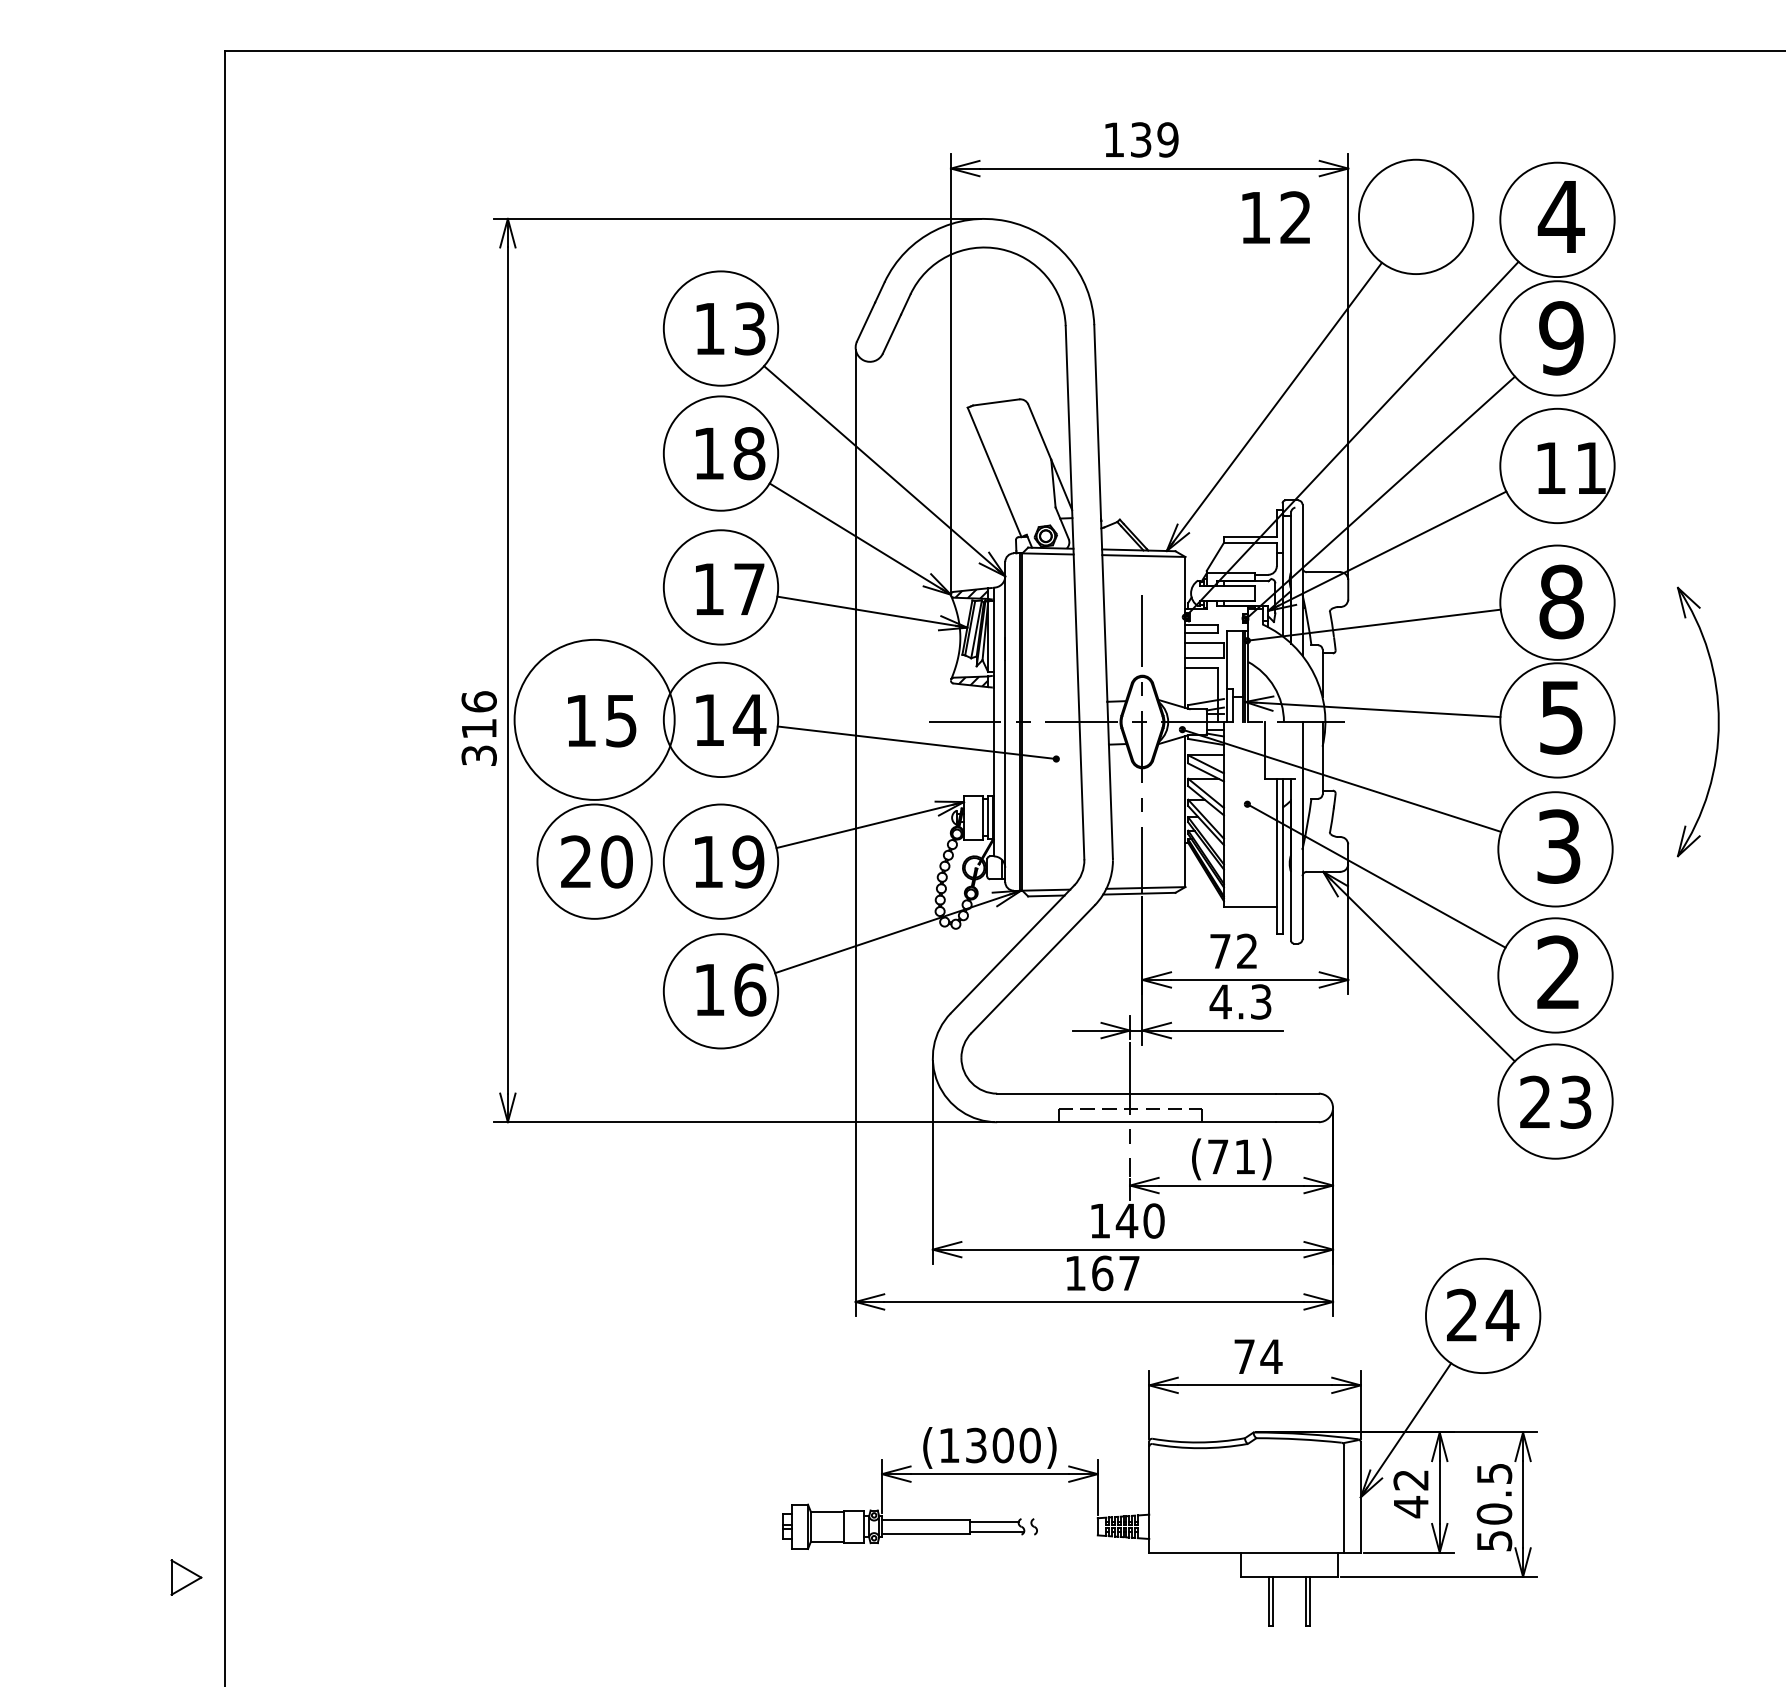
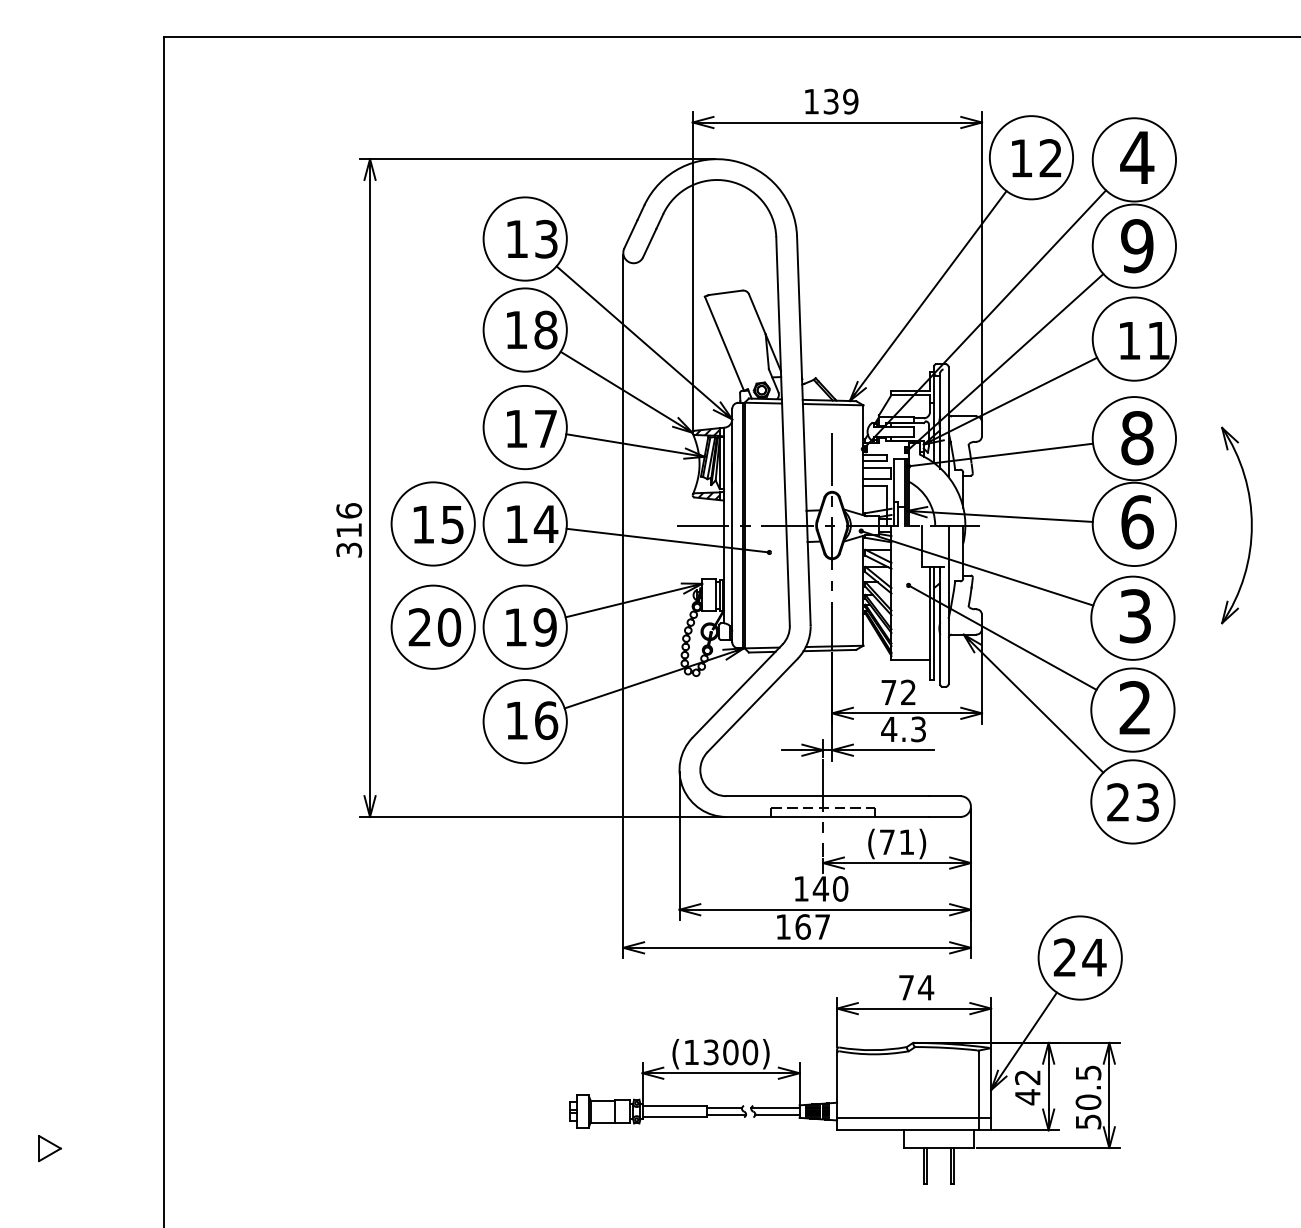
text: (1275, 217) -> (1036, 158), moved
text: (1561, 717) -> (1137, 522), 5 -> 6
circle: (594, 719) -> (433, 523), size x0.71
line: (1064, 1521) -> (775, 1107), added
line: (1066, 1531) -> (776, 1115), added
line: (1254, 1535) -> (913, 1117), added
part: (186, 1577) -> (50, 1148), moved

